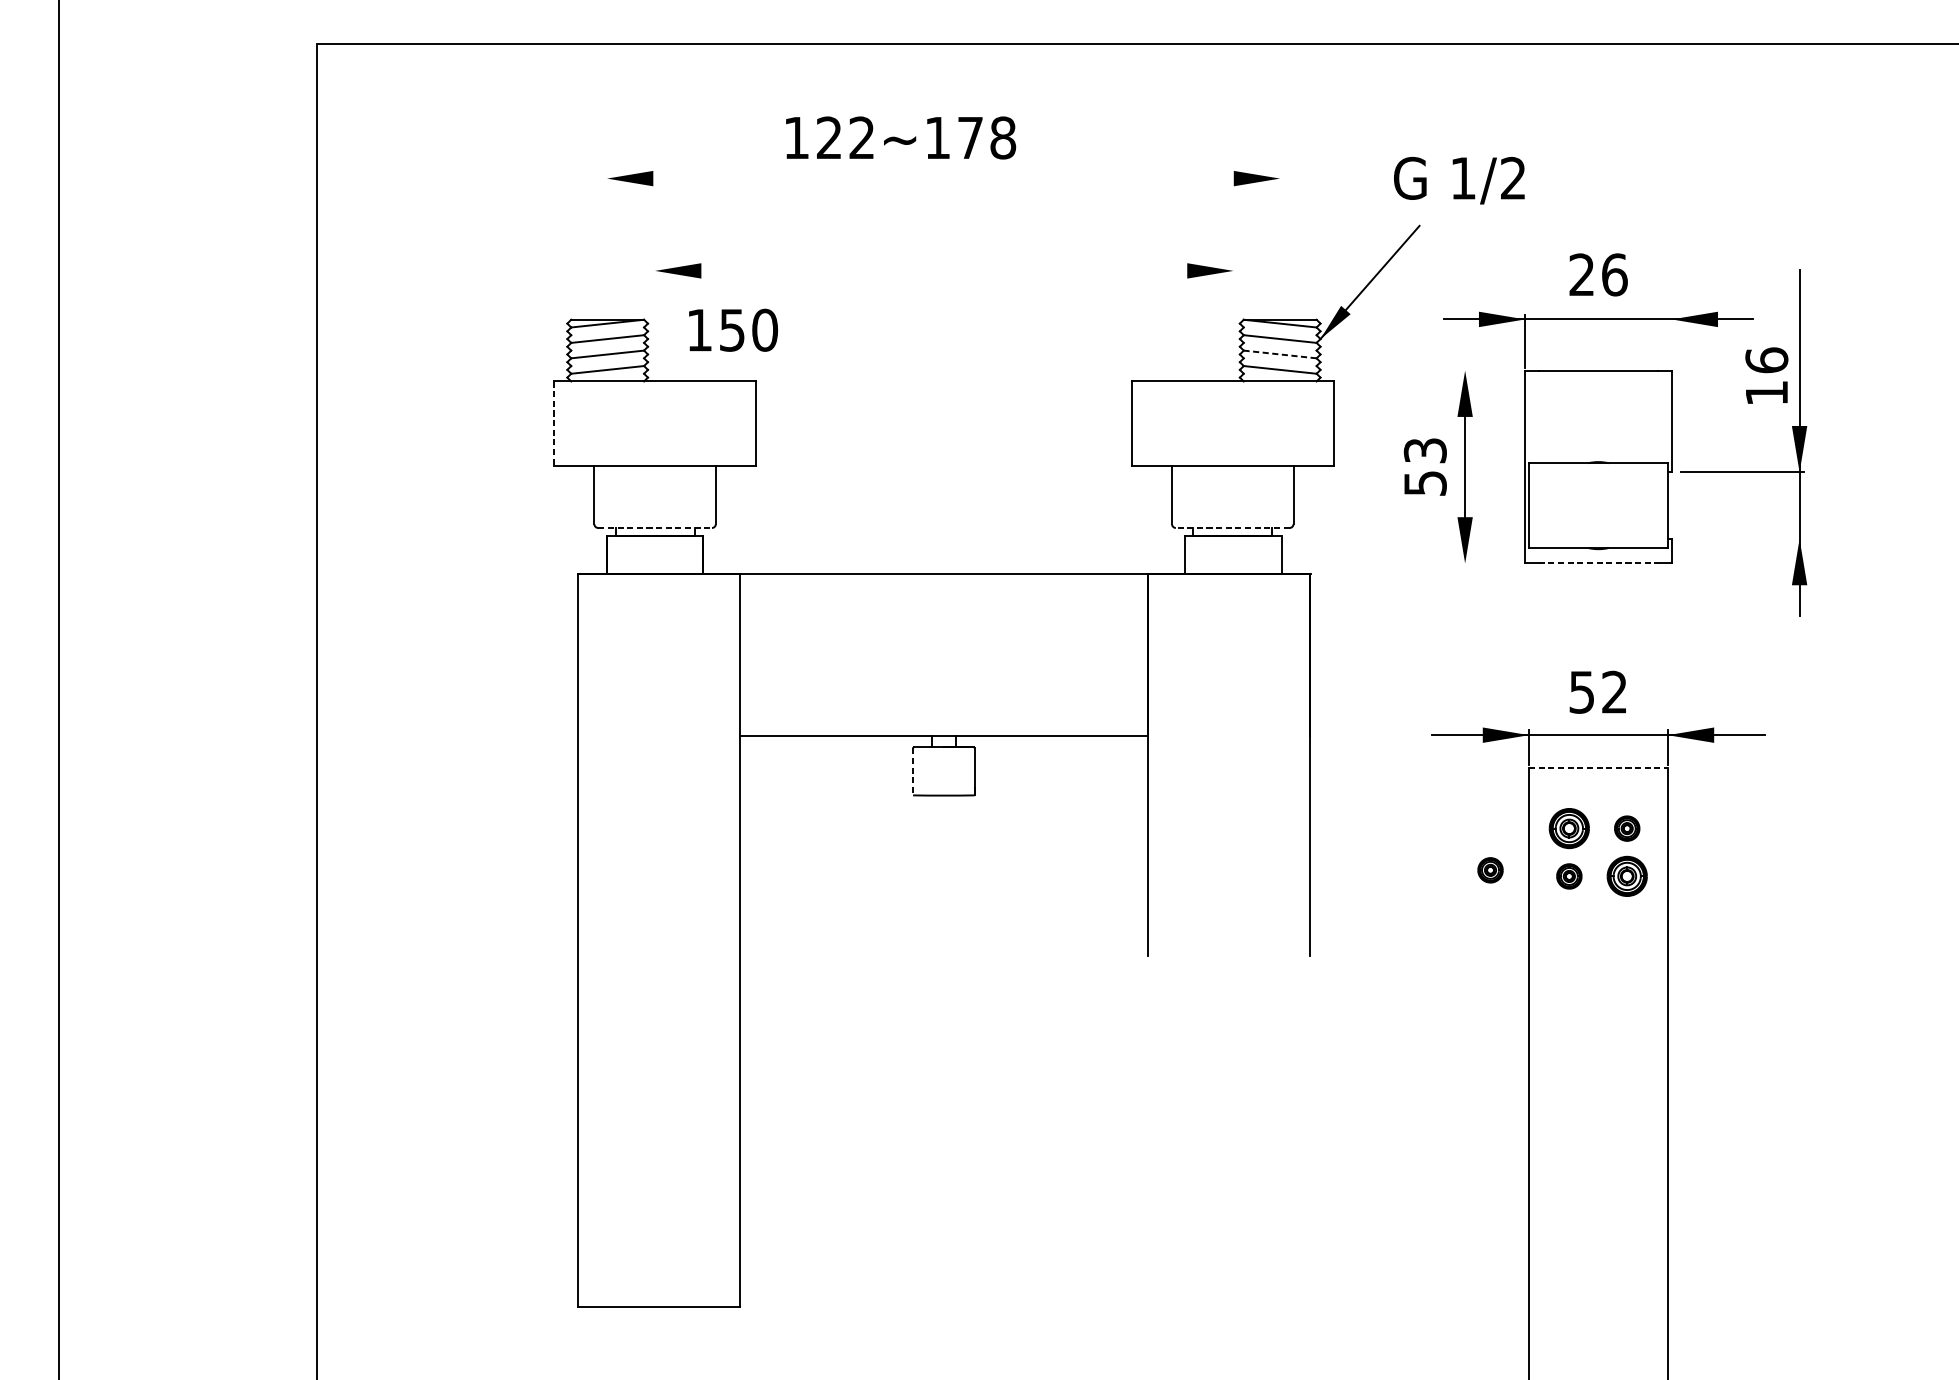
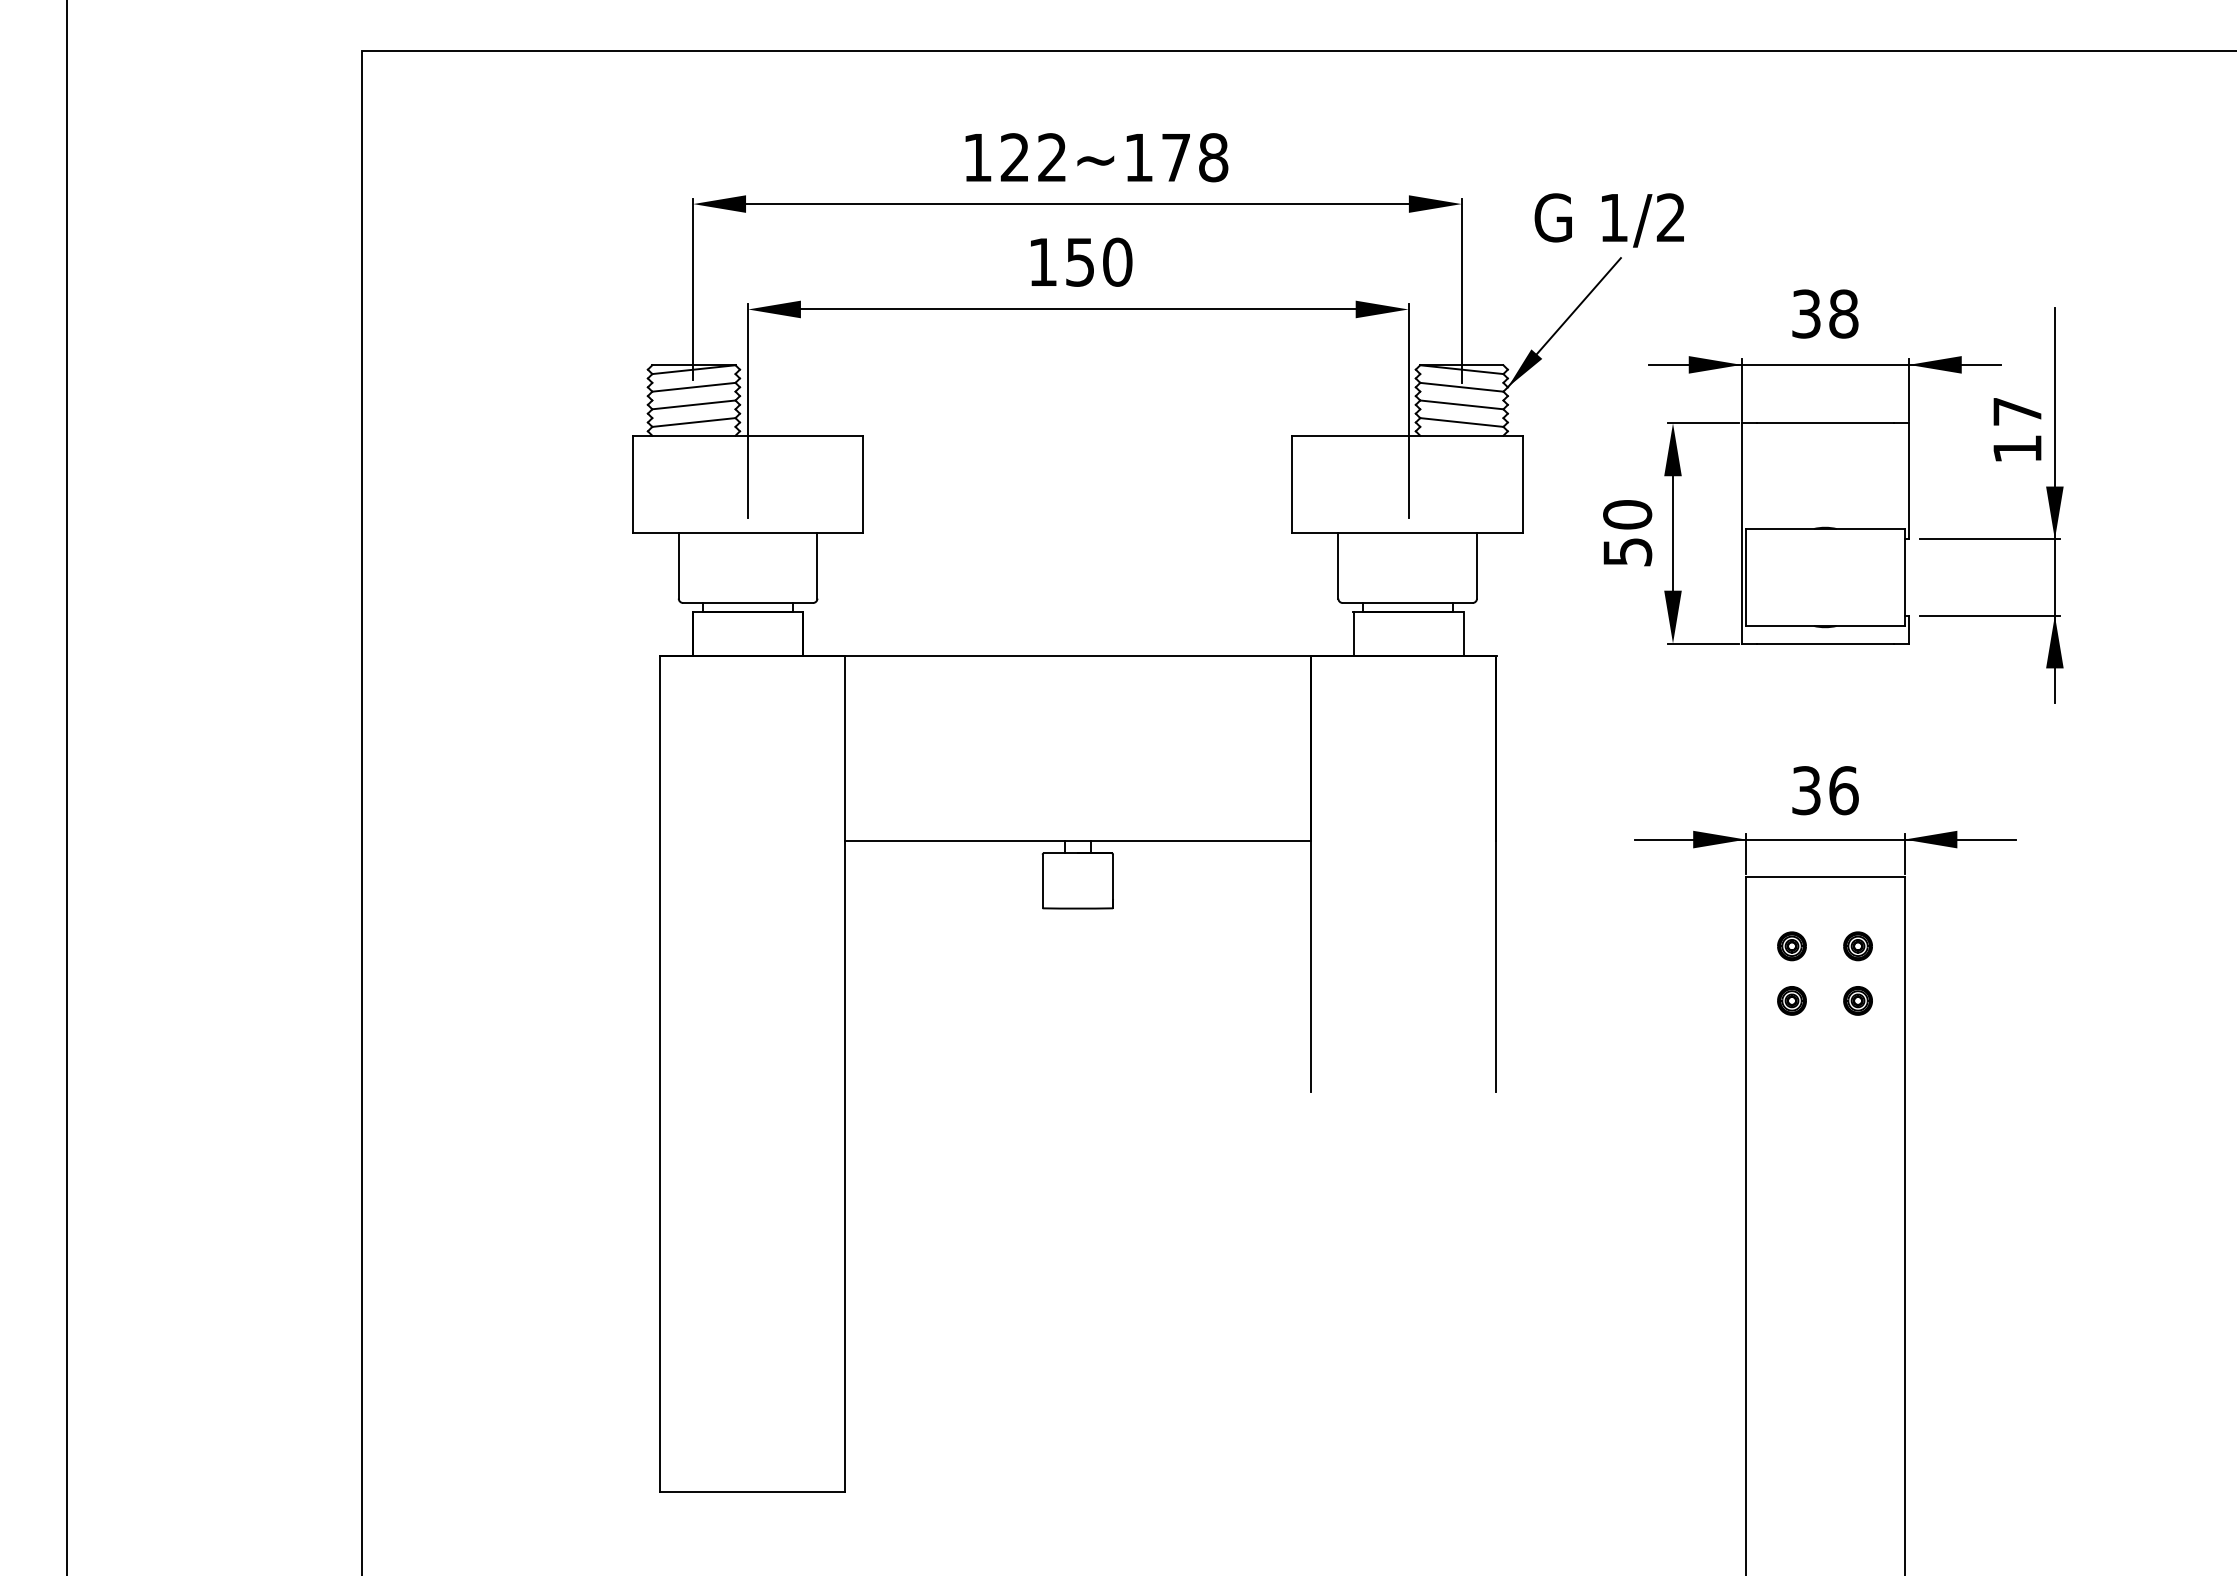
text: (900, 137) -> (1096, 157), moved
line: (943, 178) -> (1077, 204), added
text: (1458, 180) -> (1608, 220), moved
line: (607, 253) -> (693, 289), added
line: (1279, 254) -> (1461, 290), added
line: (944, 270) -> (1078, 309), added
text: (1598, 274) -> (1825, 313), 26 -> 38
text: (733, 329) -> (1081, 261), moved
line: (1671, 340) -> (1908, 389), added
line: (1279, 354) -> (1461, 404), dashed -> solid
line: (655, 359) -> (748, 410), added
line: (1233, 359) -> (1408, 410), added
text: (1766, 360) -> (2017, 411), 16 -> 17
line: (1490, 370) -> (1702, 423), added
line: (553, 424) -> (632, 484), dashed -> solid
text: (1425, 450) -> (1627, 514), 53 -> 50
line: (655, 528) -> (748, 603), dashed -> solid
line: (1232, 528) -> (1407, 603), dashed -> solid
line: (1742, 538) -> (1989, 615), added
line: (1490, 563) -> (1702, 643), added
line: (1598, 563) -> (1825, 643), dashed -> solid
text: (1598, 692) -> (1825, 790), 52 -> 36
line: (1598, 767) -> (1825, 876), dashed -> solid
line: (912, 771) -> (1042, 881), dashed -> solid
part: (1568, 828) -> (1791, 946), size x0.62
part: (1490, 869) -> (1701, 993), removed
part: (1626, 876) -> (1857, 1000), size x0.62

